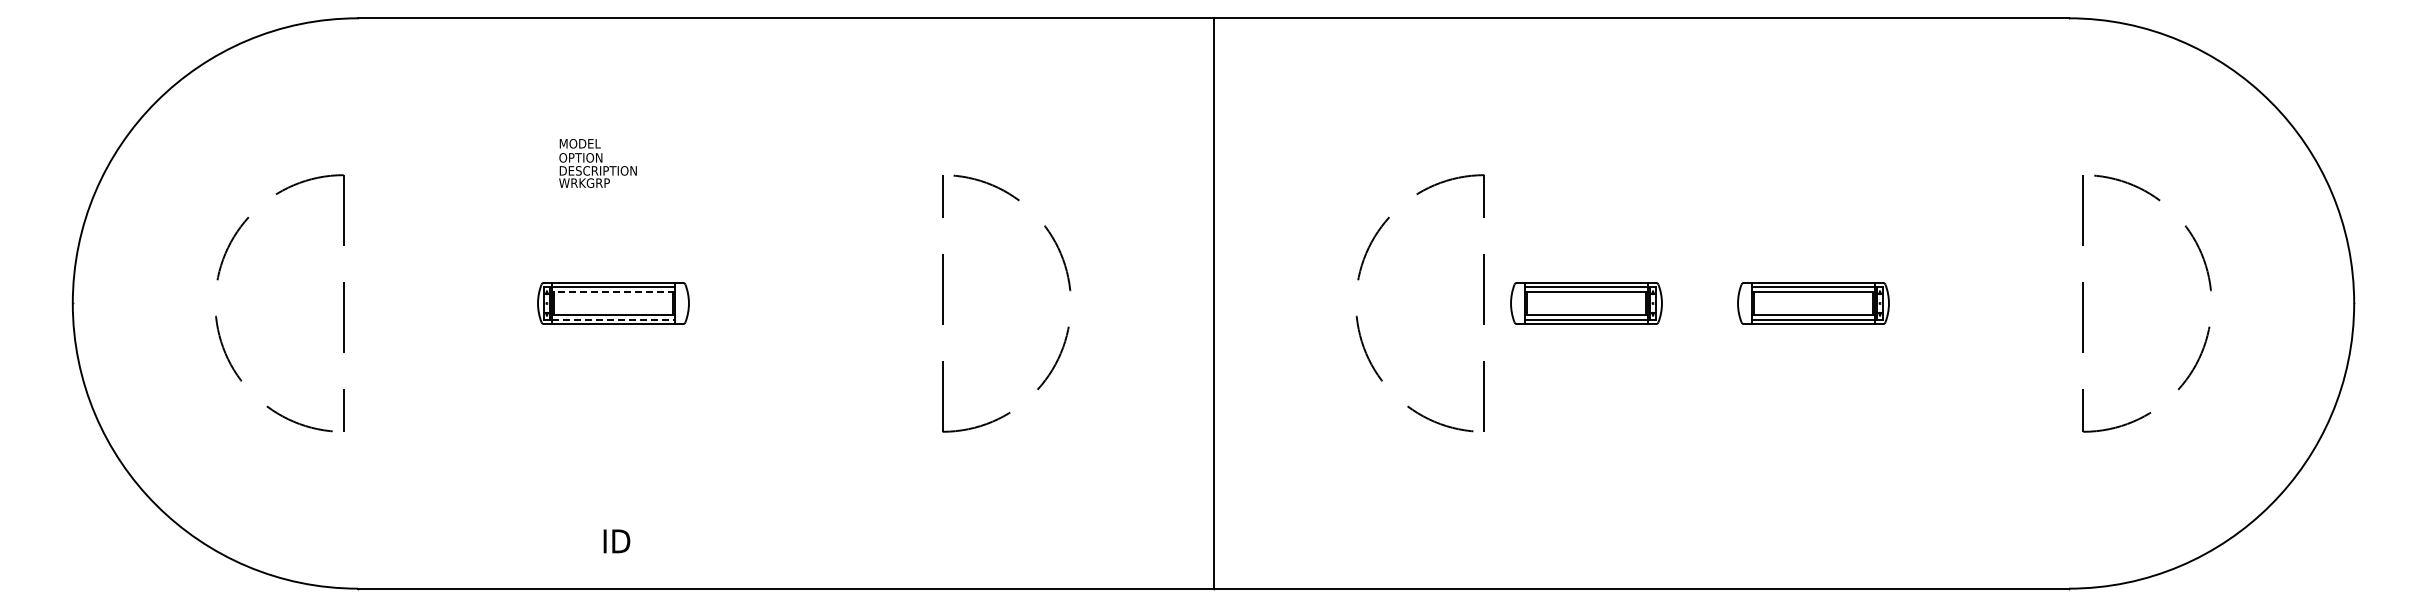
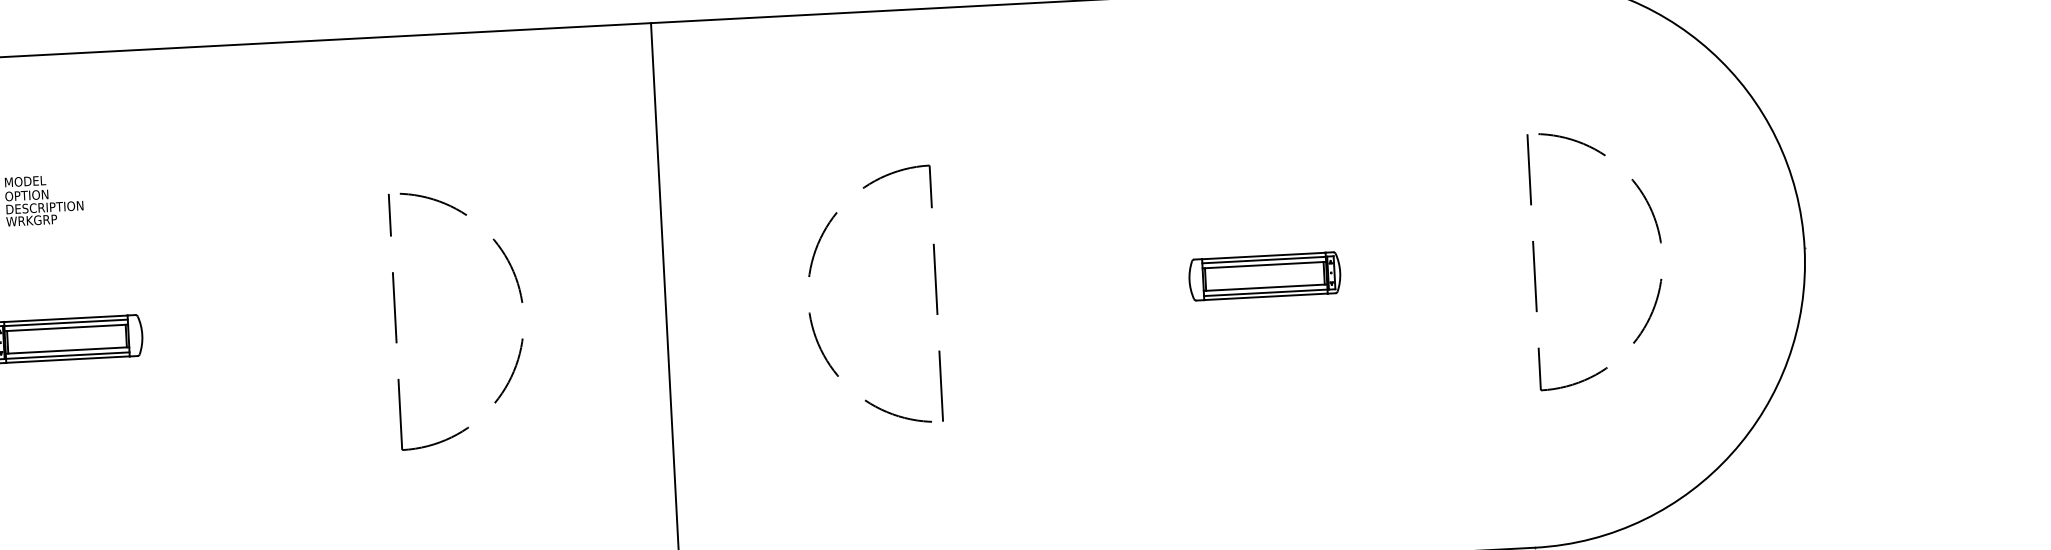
line: (613, 292) -> (66, 328), dashed -> solid
part: (1586, 303) -> (1038, 288), removed
line: (613, 319) -> (67, 355), dashed -> solid

